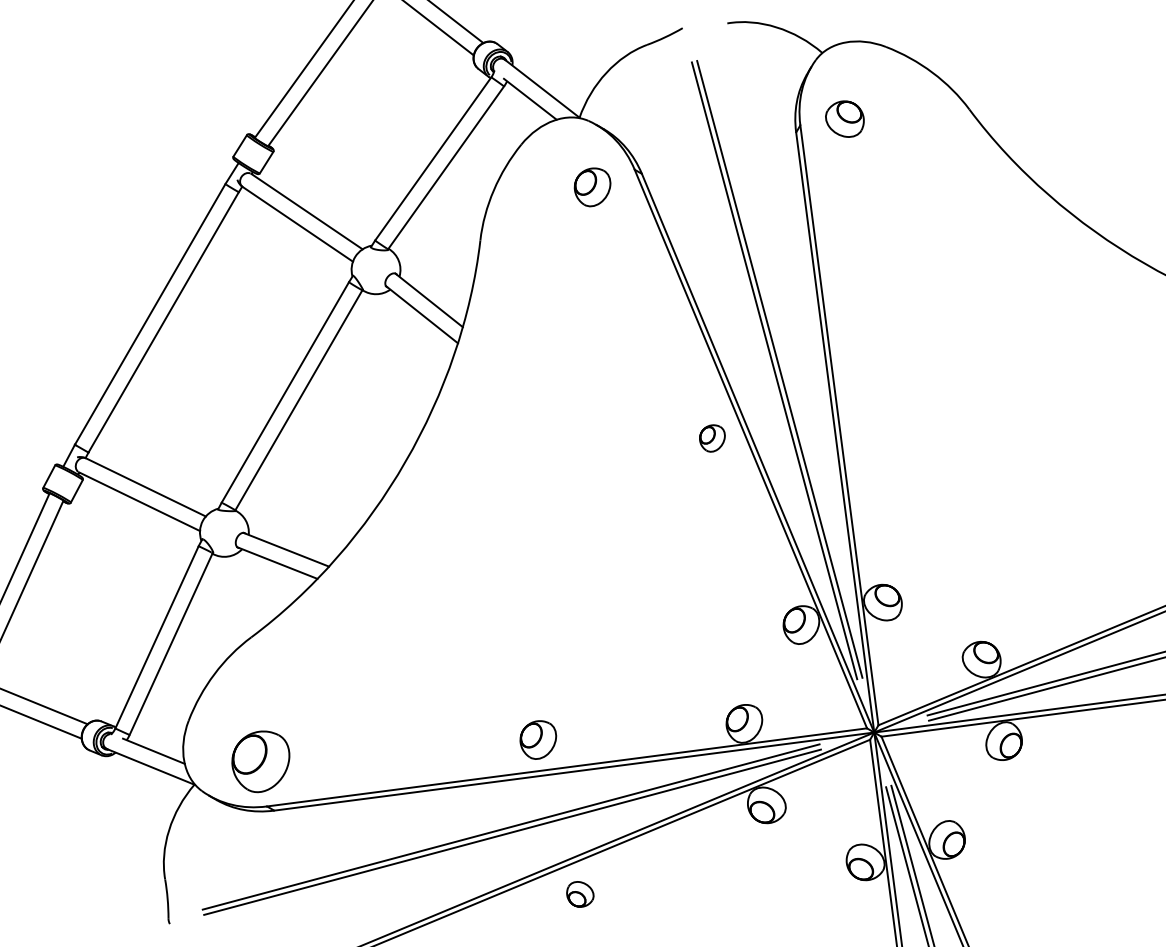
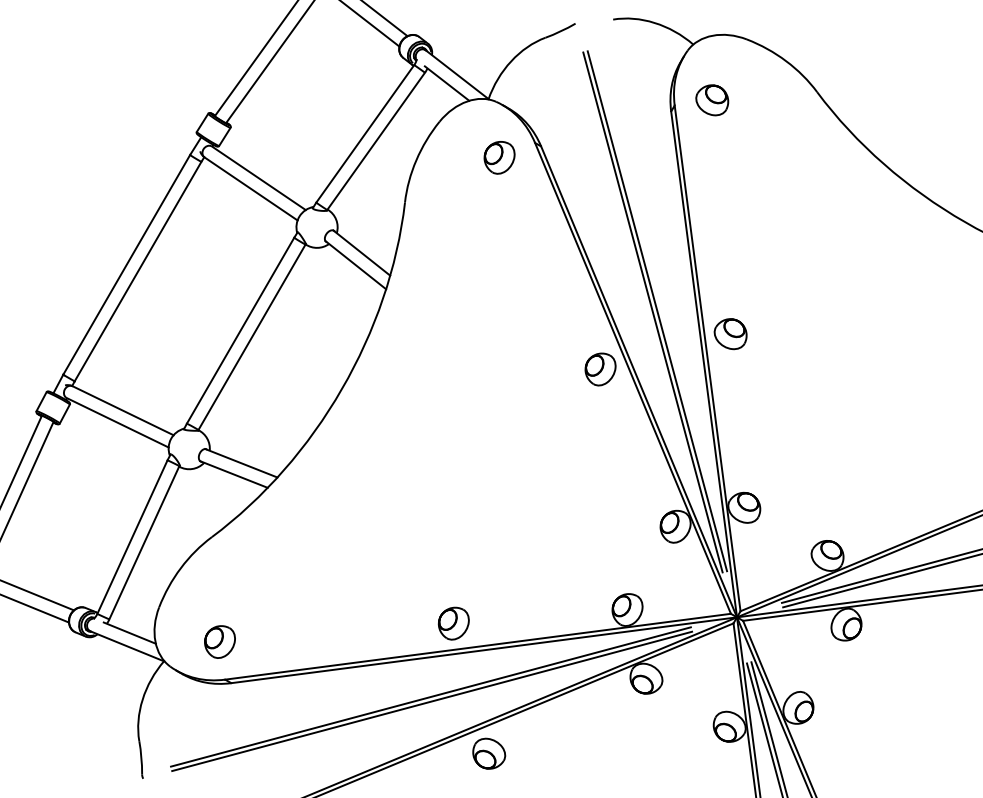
part: (866, 396) -> (730, 334), added
part: (712, 438) -> (600, 369), size x1.43
part: (260, 761) -> (219, 641), size x0.62
part: (580, 894) -> (489, 753), size x1.43

